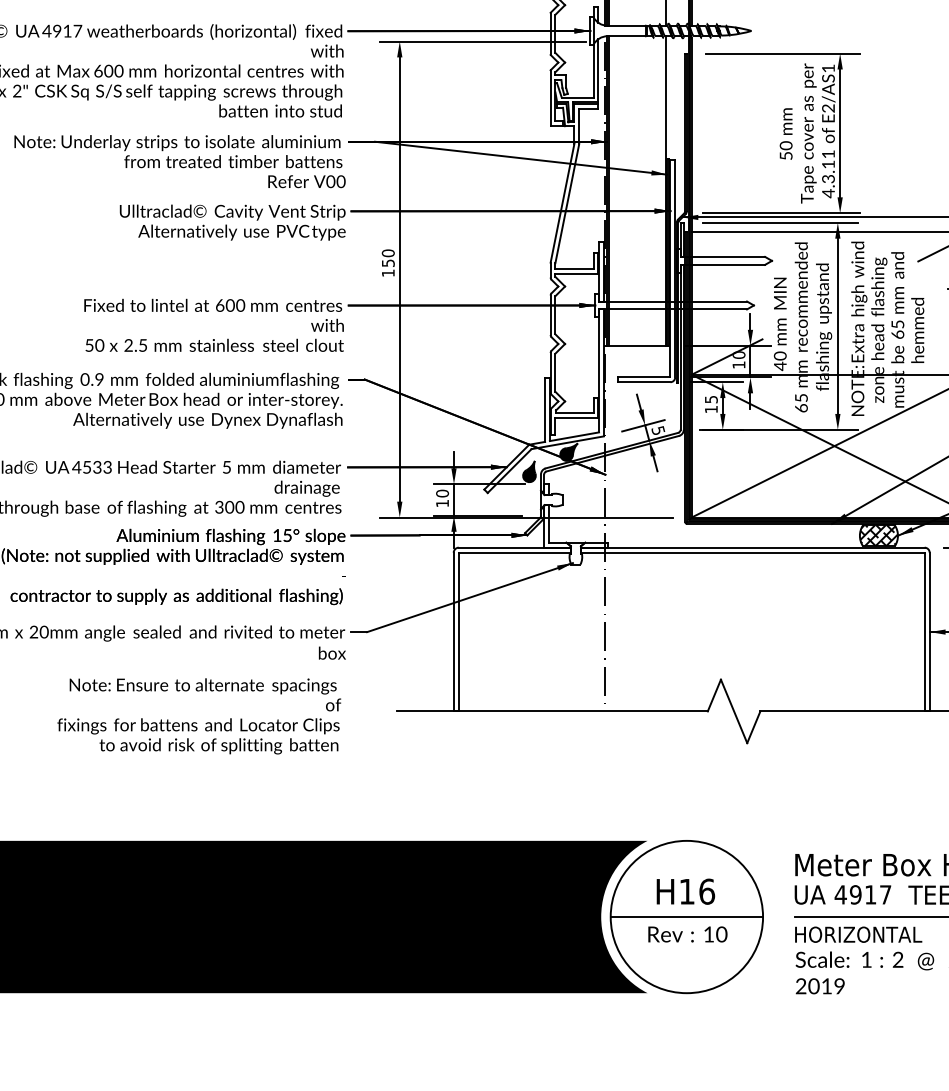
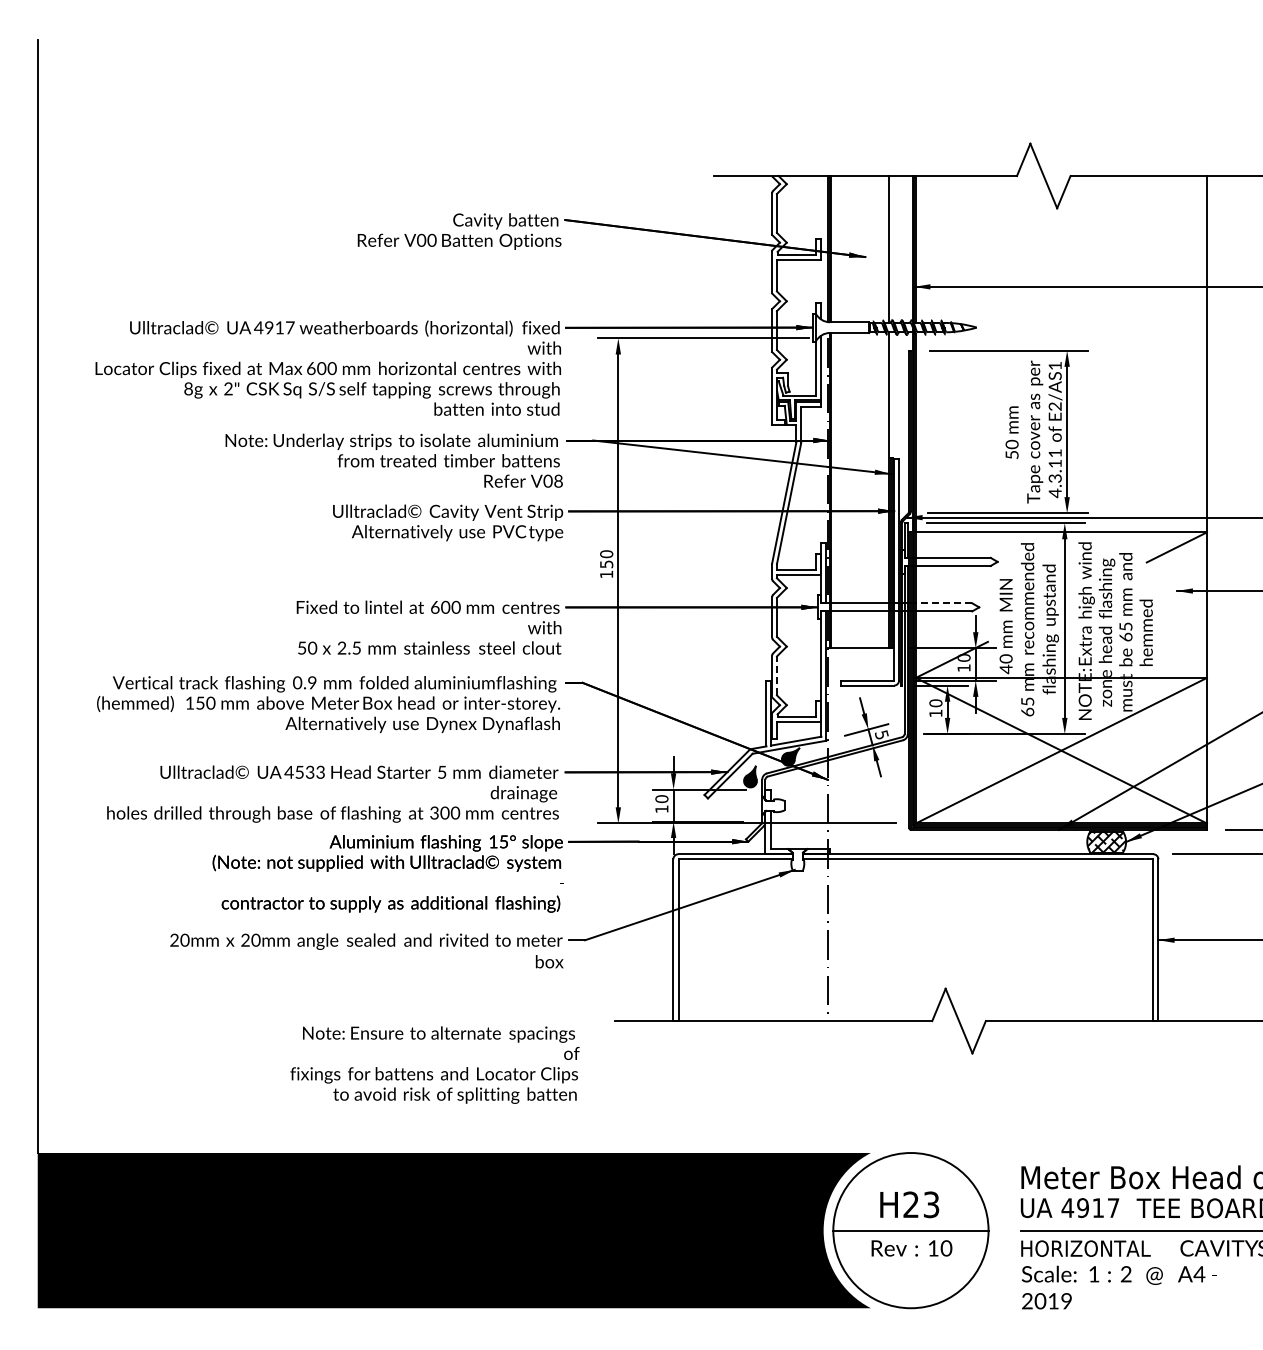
text: (341, 181) -> (558, 481), V00 -> V08
line: (717, 301) -> (942, 603), solid -> dashed
line: (554, 372) -> (776, 675), solid -> dashed
text: (710, 399) -> (935, 703), 15 -> 10
text: (198, 715) -> (434, 1064), moved
text: (697, 891) -> (921, 1204), H16 -> H23

